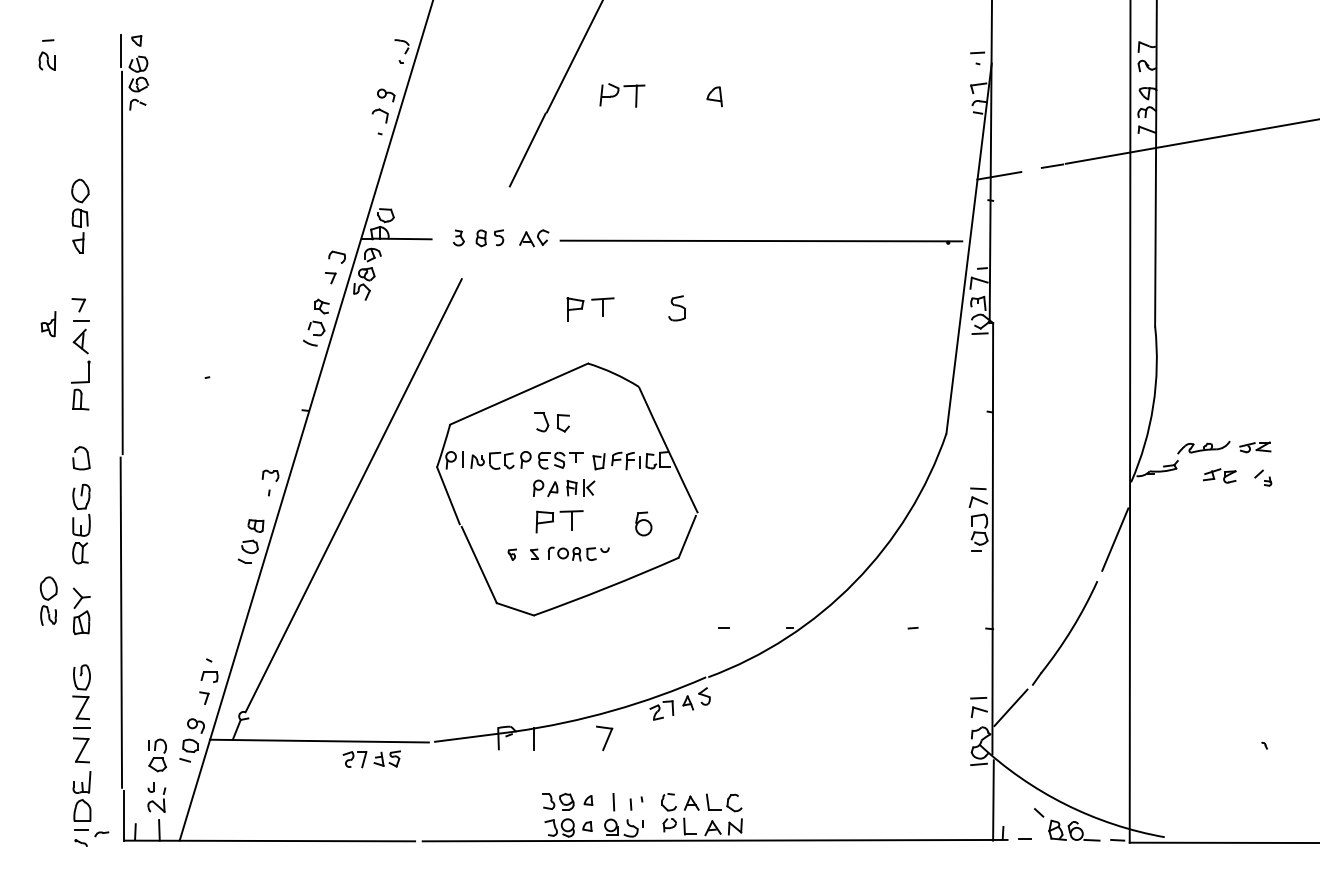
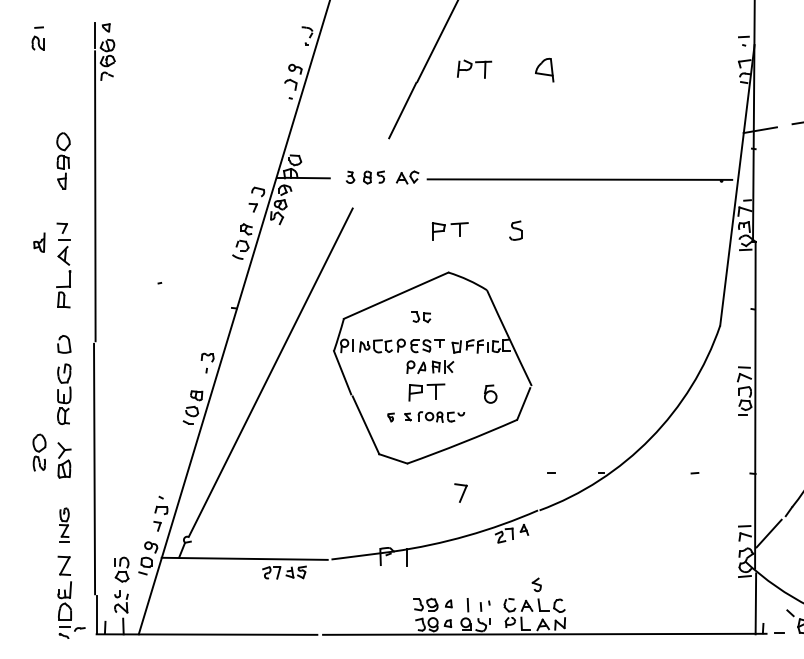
part: (714, 96) -> (544, 70), size x1.6
part: (551, 422) -> (420, 317), size x0.7
part: (81, 696) -> (64, 525), size x0.7
part: (704, 696) -> (536, 584), moved
part: (604, 737) -> (460, 492), moved

